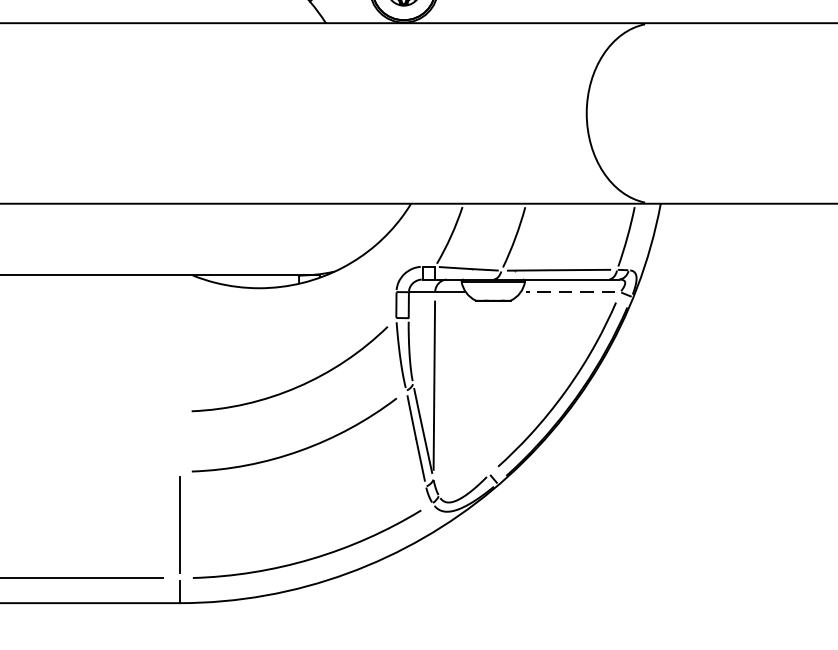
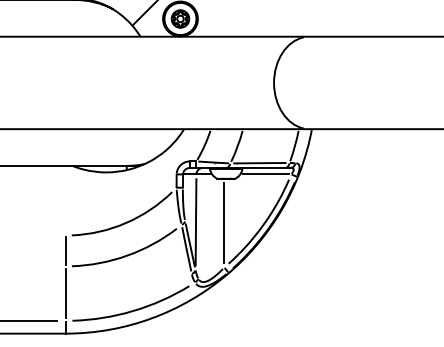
line: (570, 292) -> (265, 174), dashed -> solid
line: (489, 388) -> (224, 223), added
line: (179, 442) -> (65, 251), added

